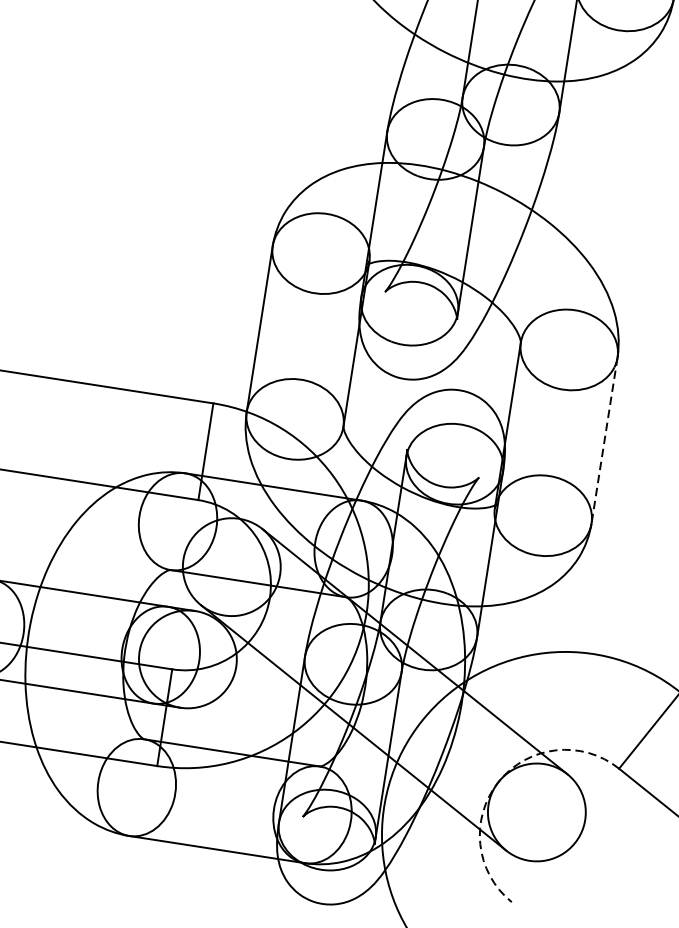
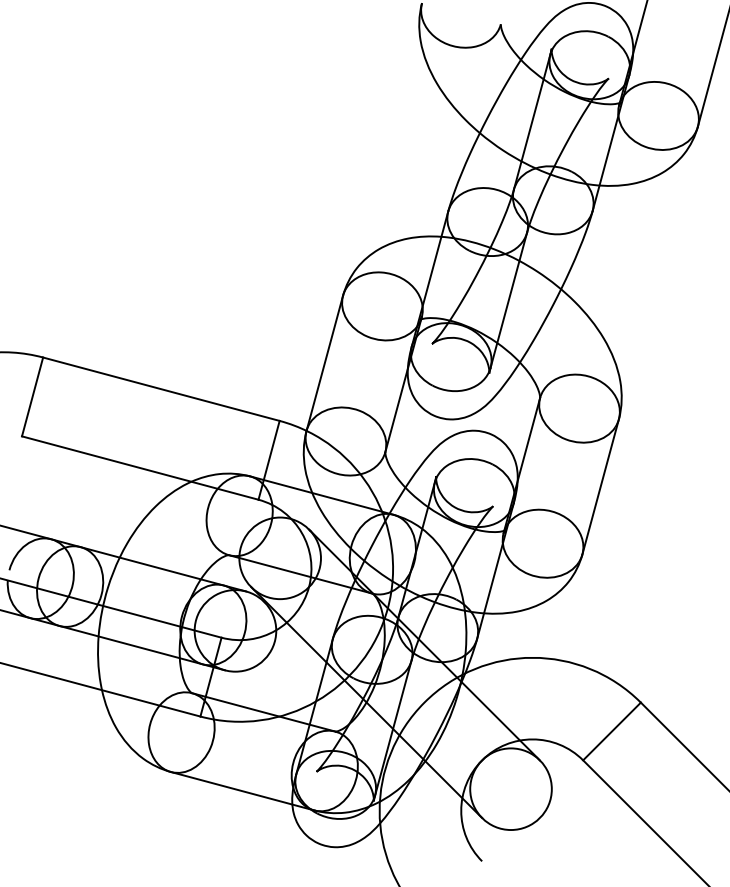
line: (604, 440) -> (600, 486), dashed -> solid
arc: (499, 781) -> (482, 760), dashed -> solid

